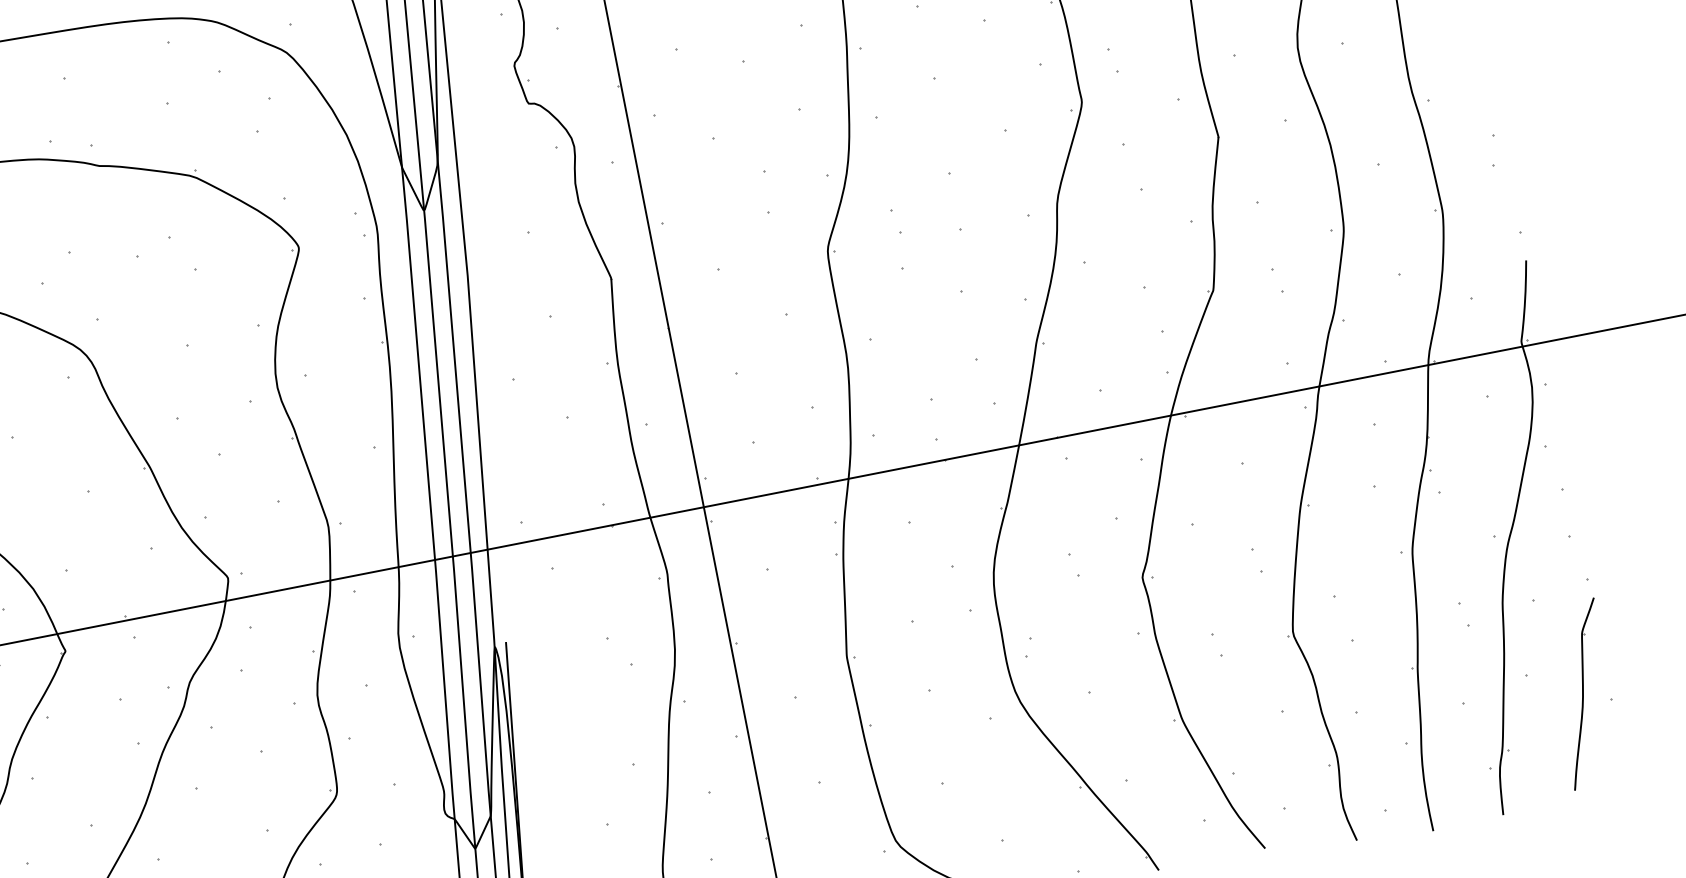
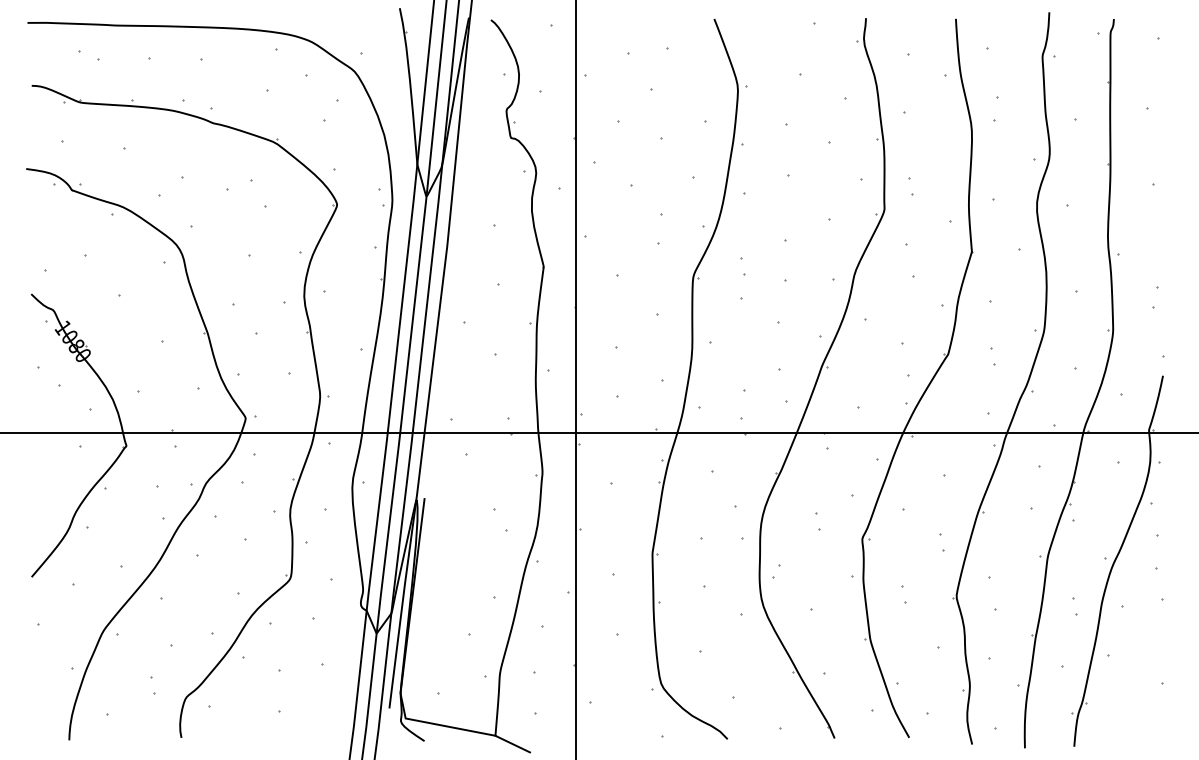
part: (1583, 693) -> (1144, 675), removed

